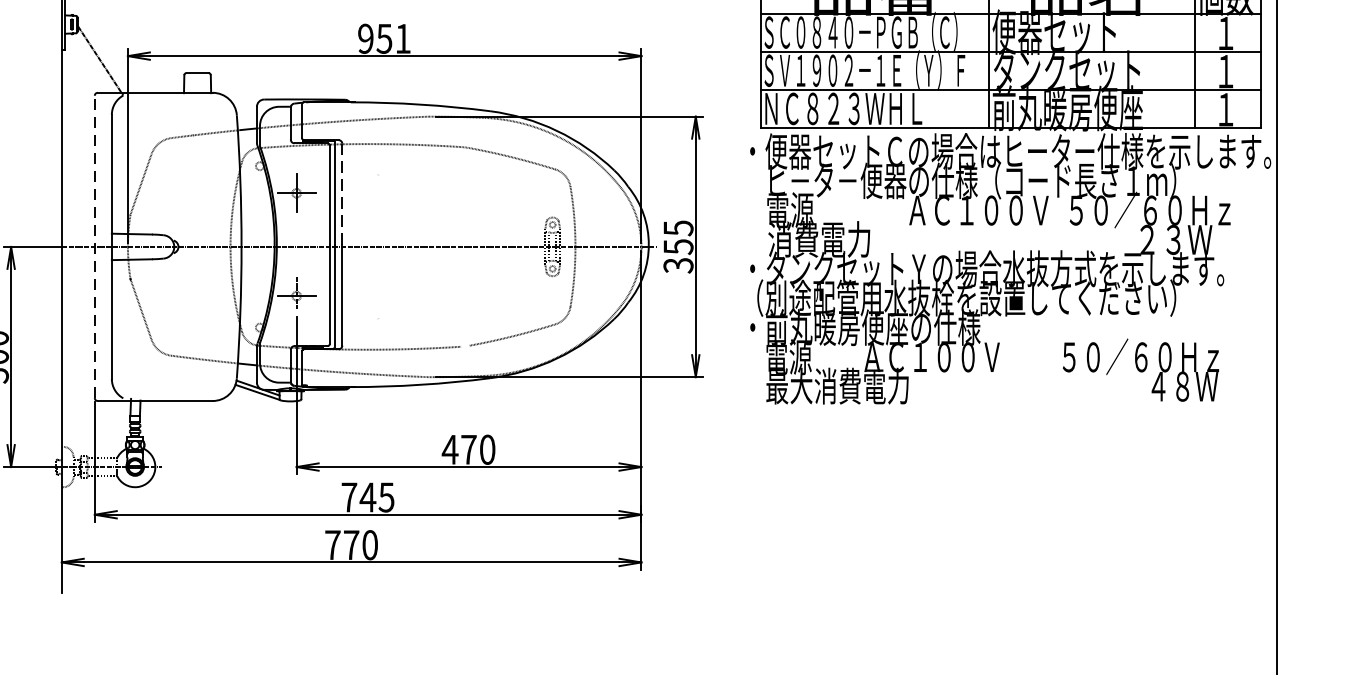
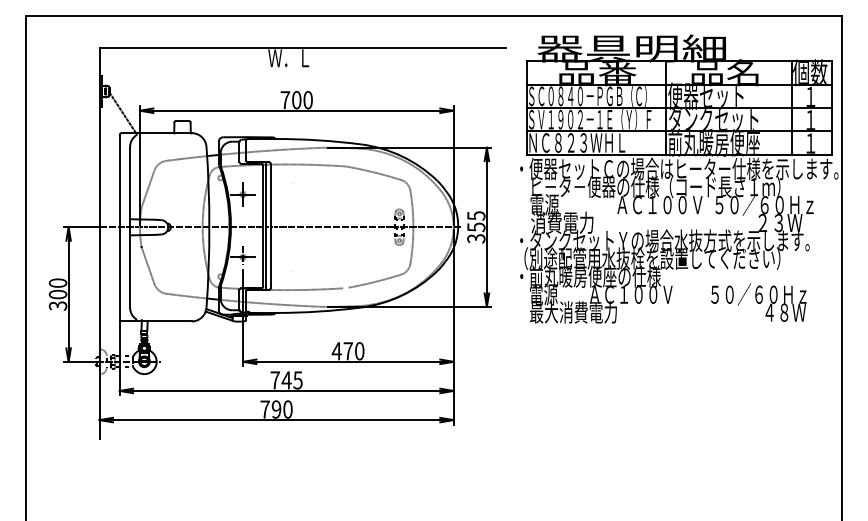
text: (384, 39) -> (296, 100), 951 -> 700
line: (341, 194) -> (270, 195), dashed -> solid
line: (94, 245) -> (119, 226), dashed -> solid
text: (351, 545) -> (276, 409), 770 -> 790

